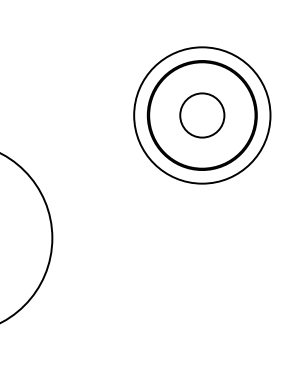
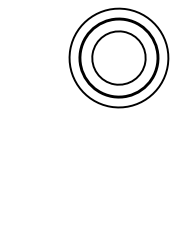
circle: (202, 115) -> (119, 58), size x1.67

